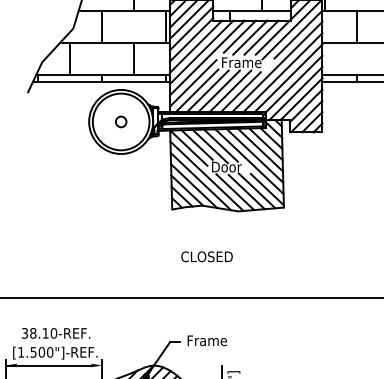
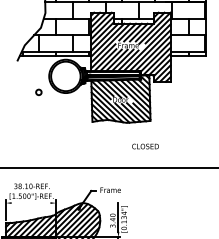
circle: (120, 122) -> (38, 92), moved
text: (206, 256) -> (145, 146), moved
line: (49, 366) -> (28, 203), removed

